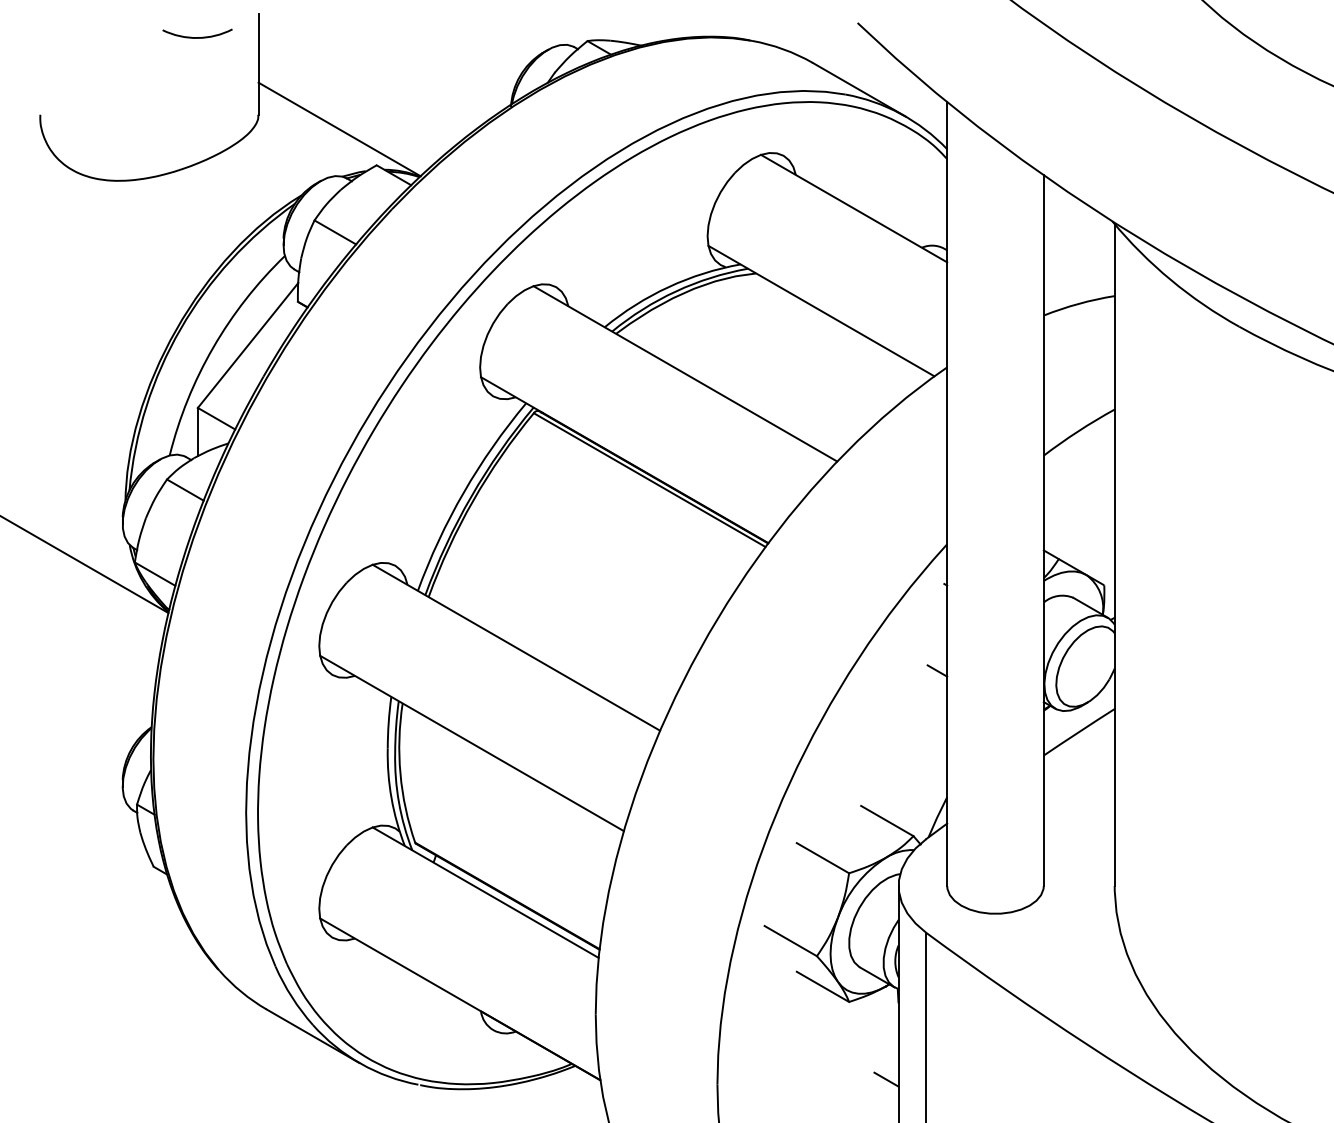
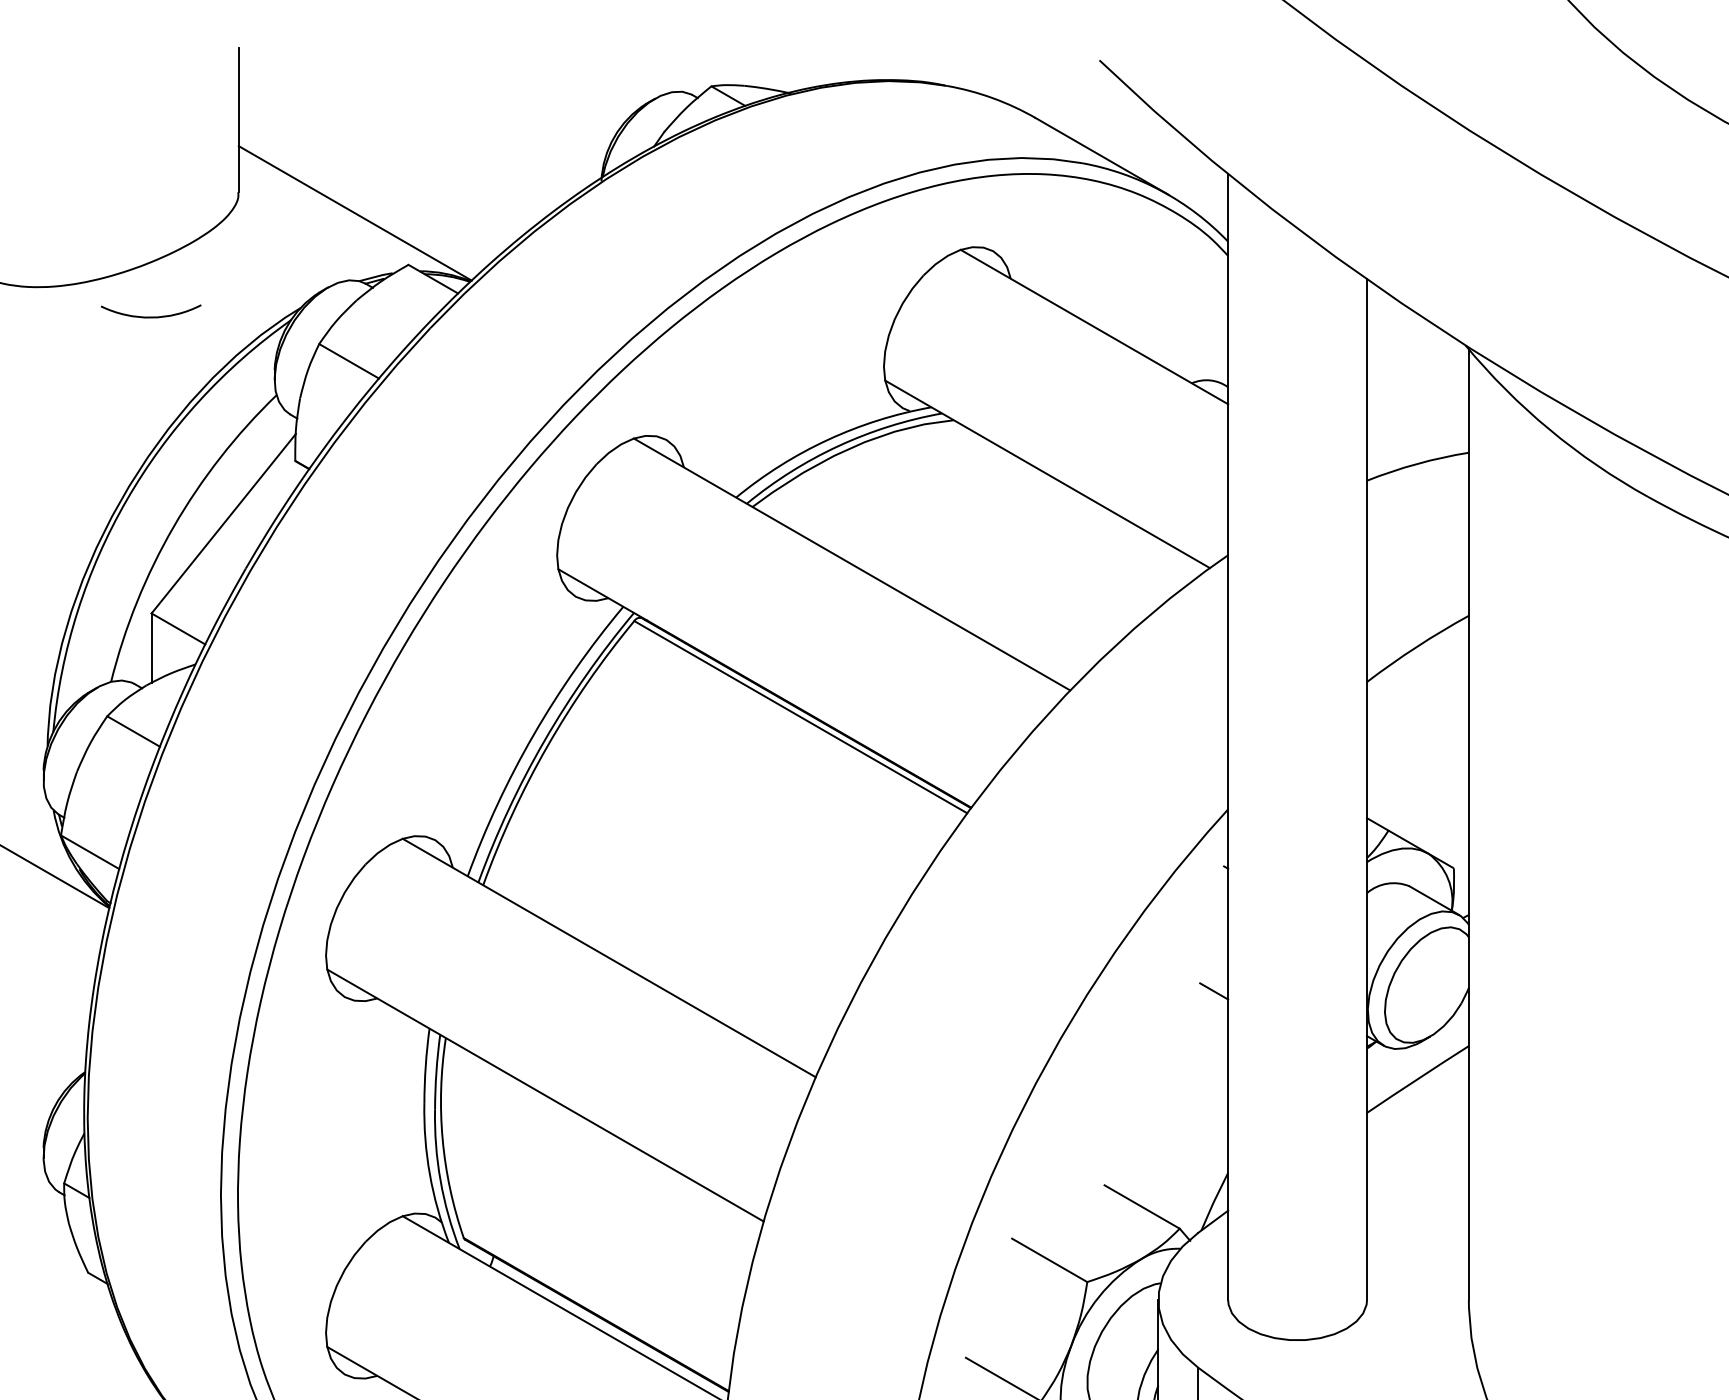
arc: (197, 37) -> (151, 316), moved

